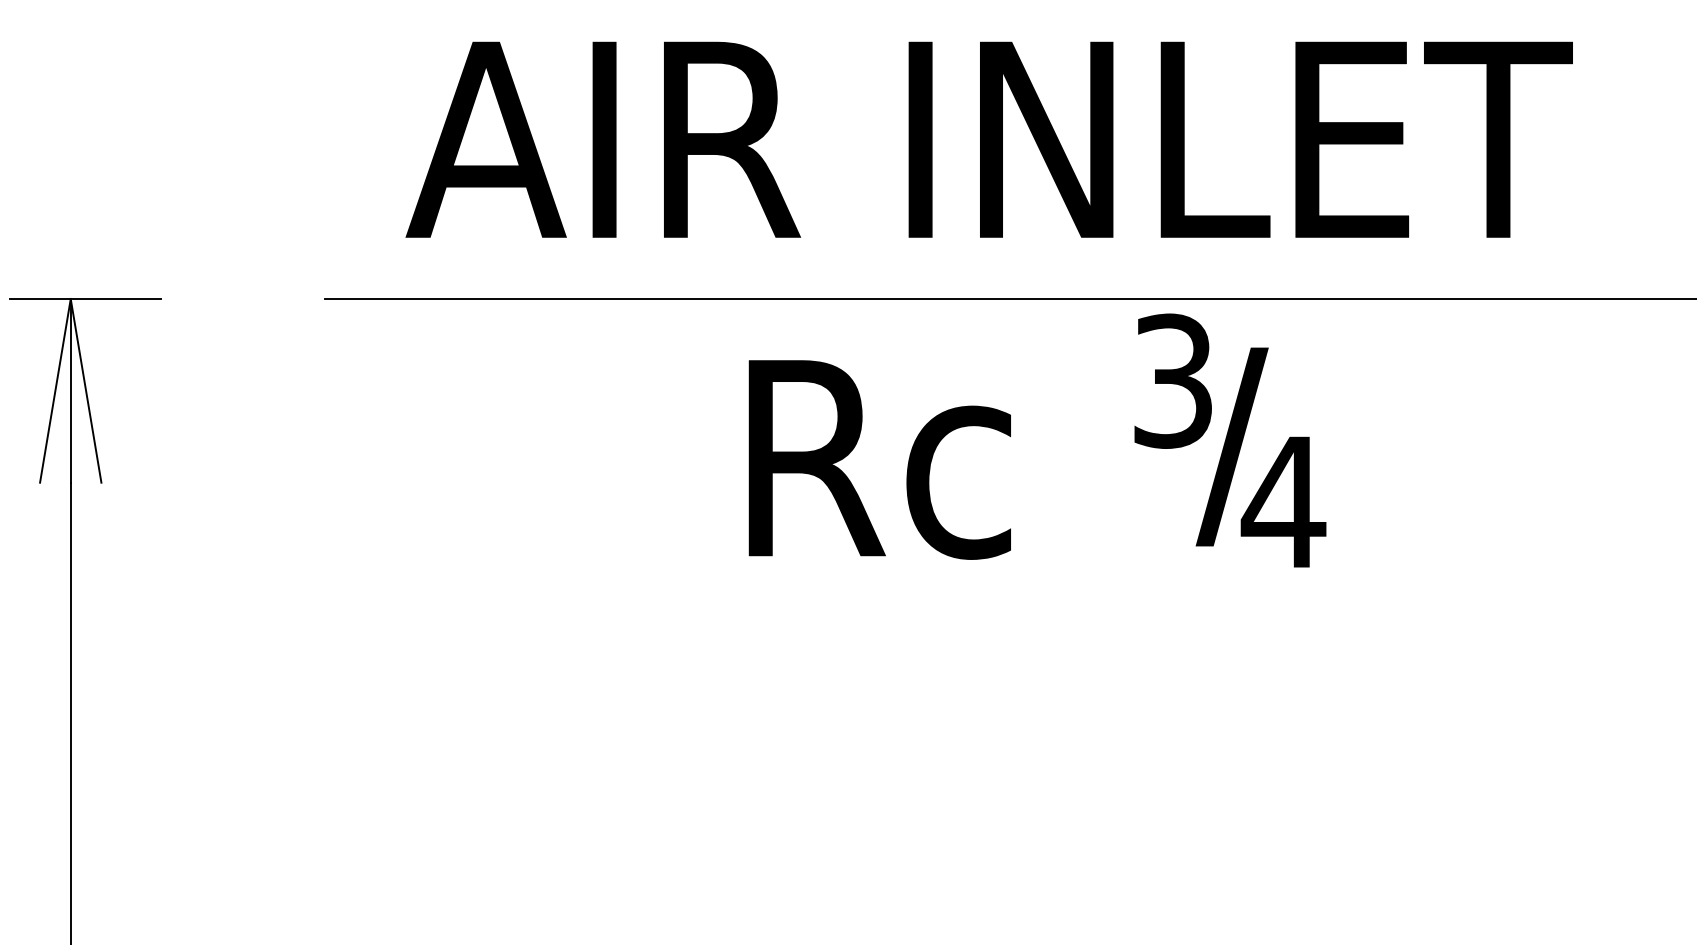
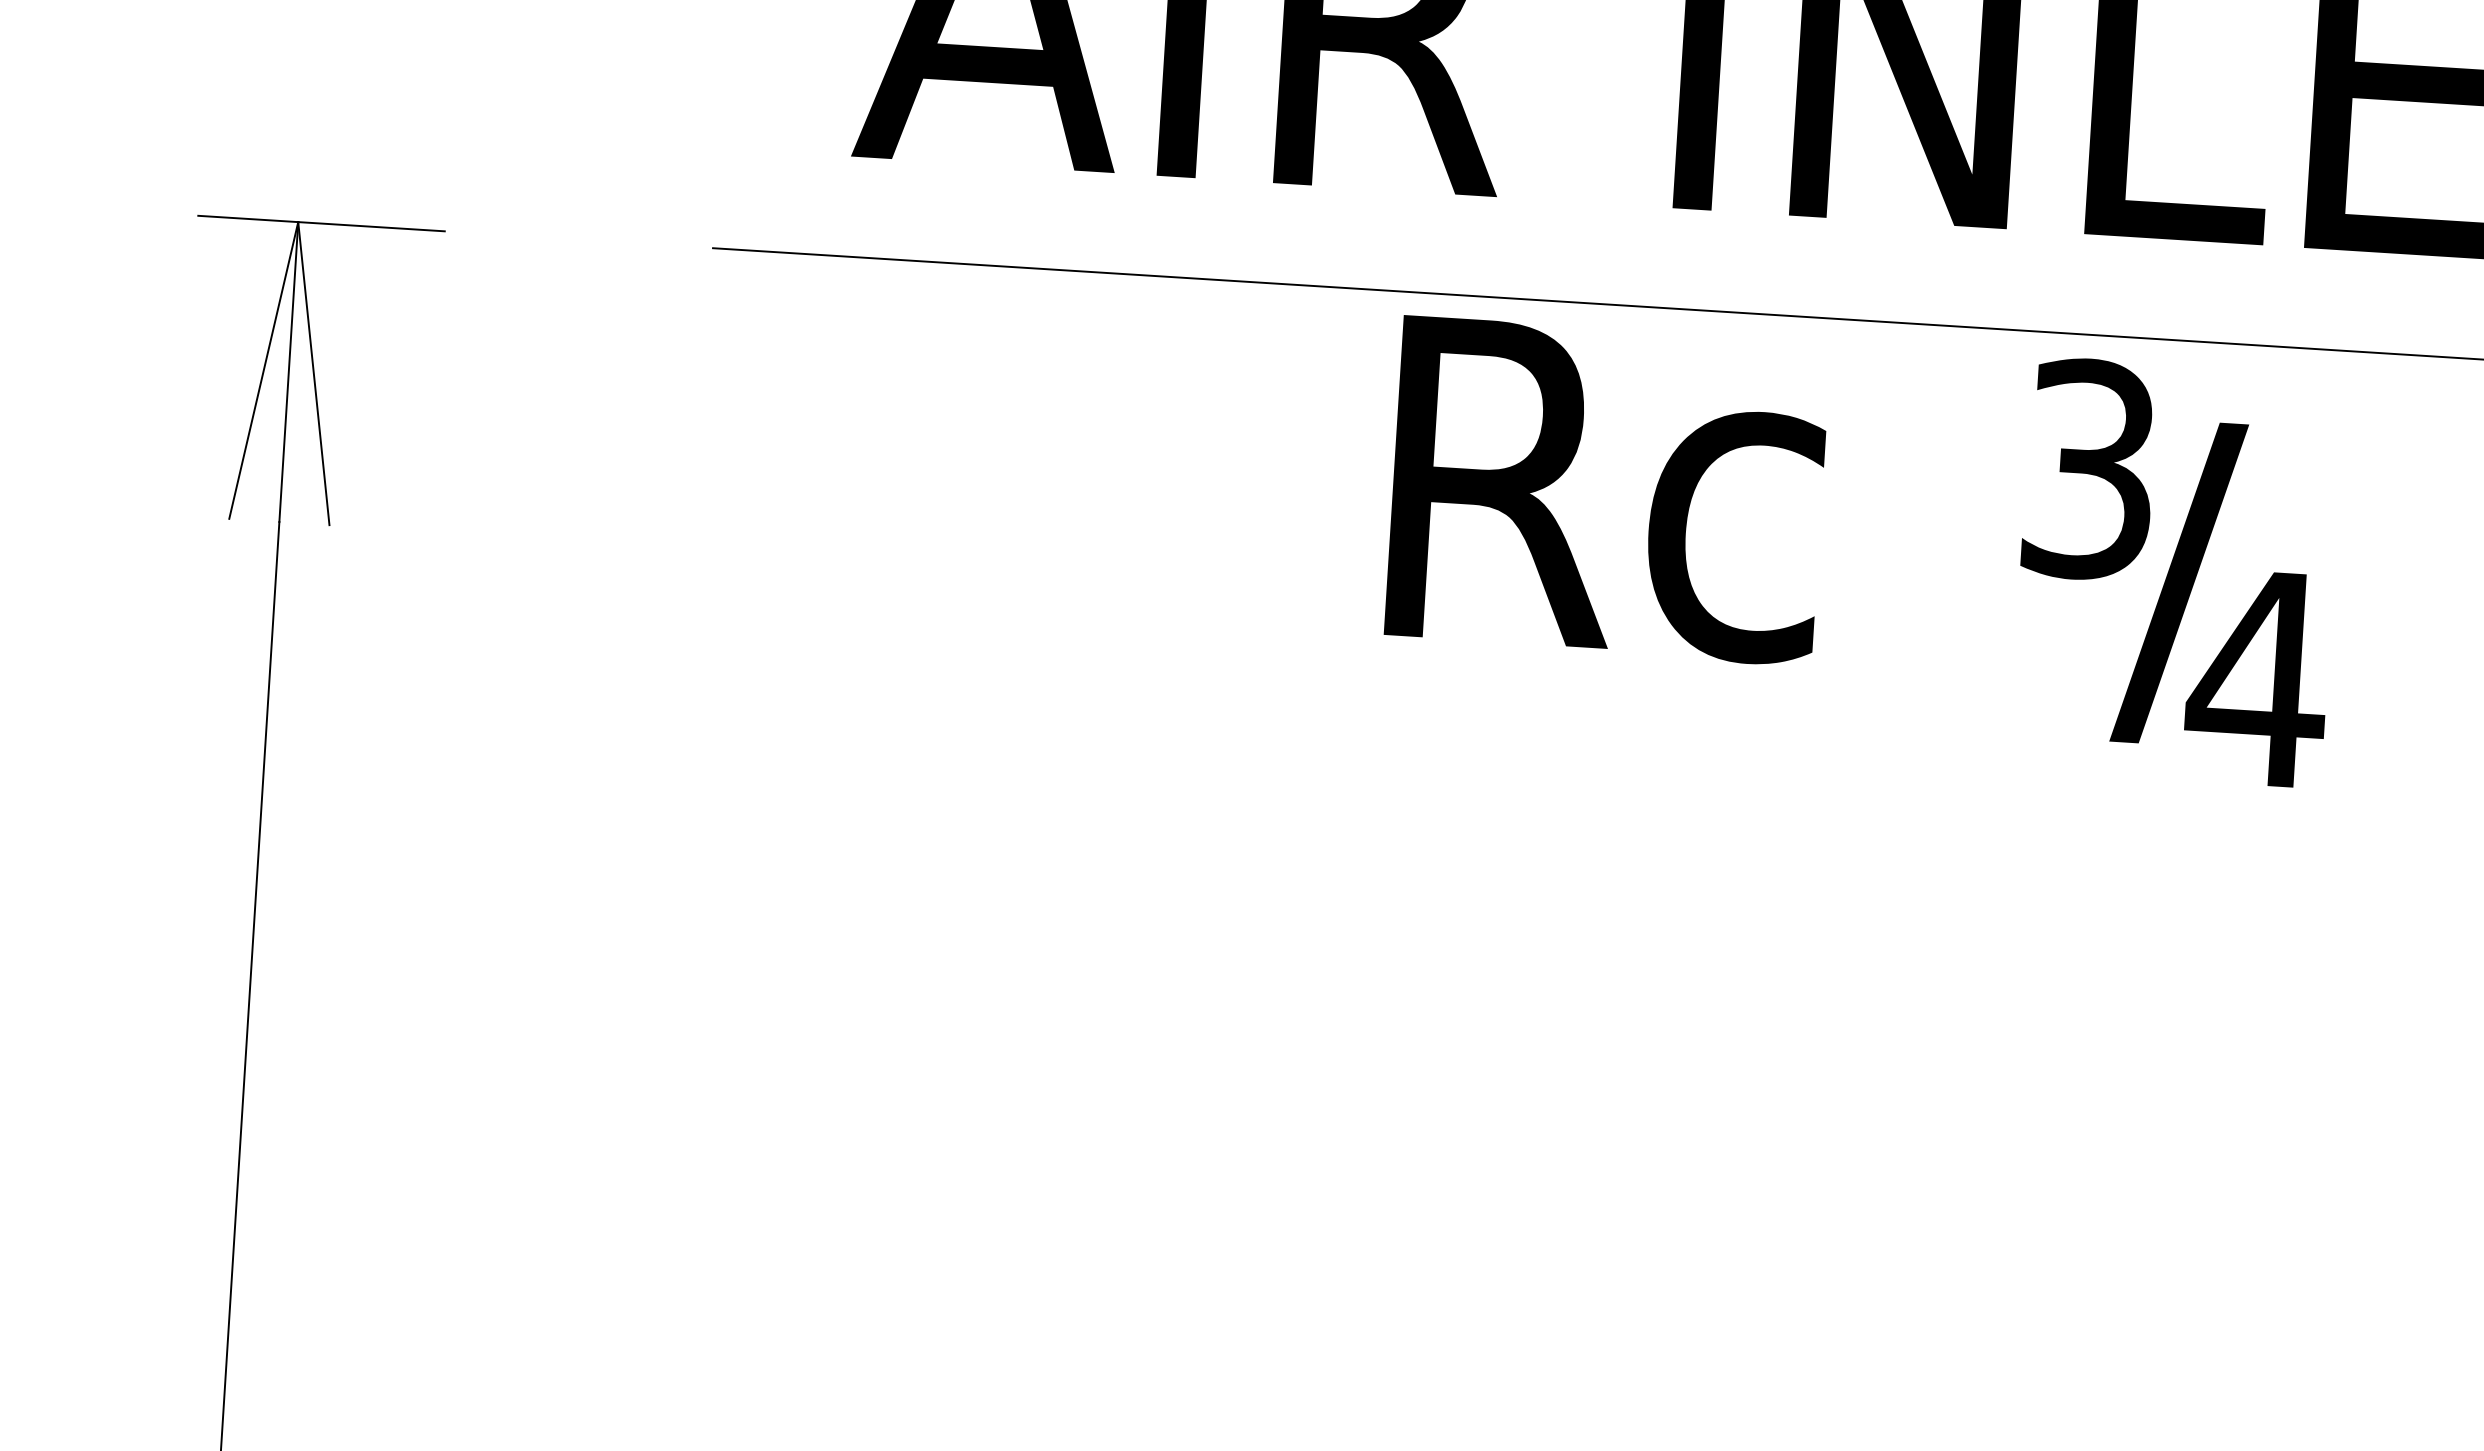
text: (879, 459) -> (1606, 490), moved

